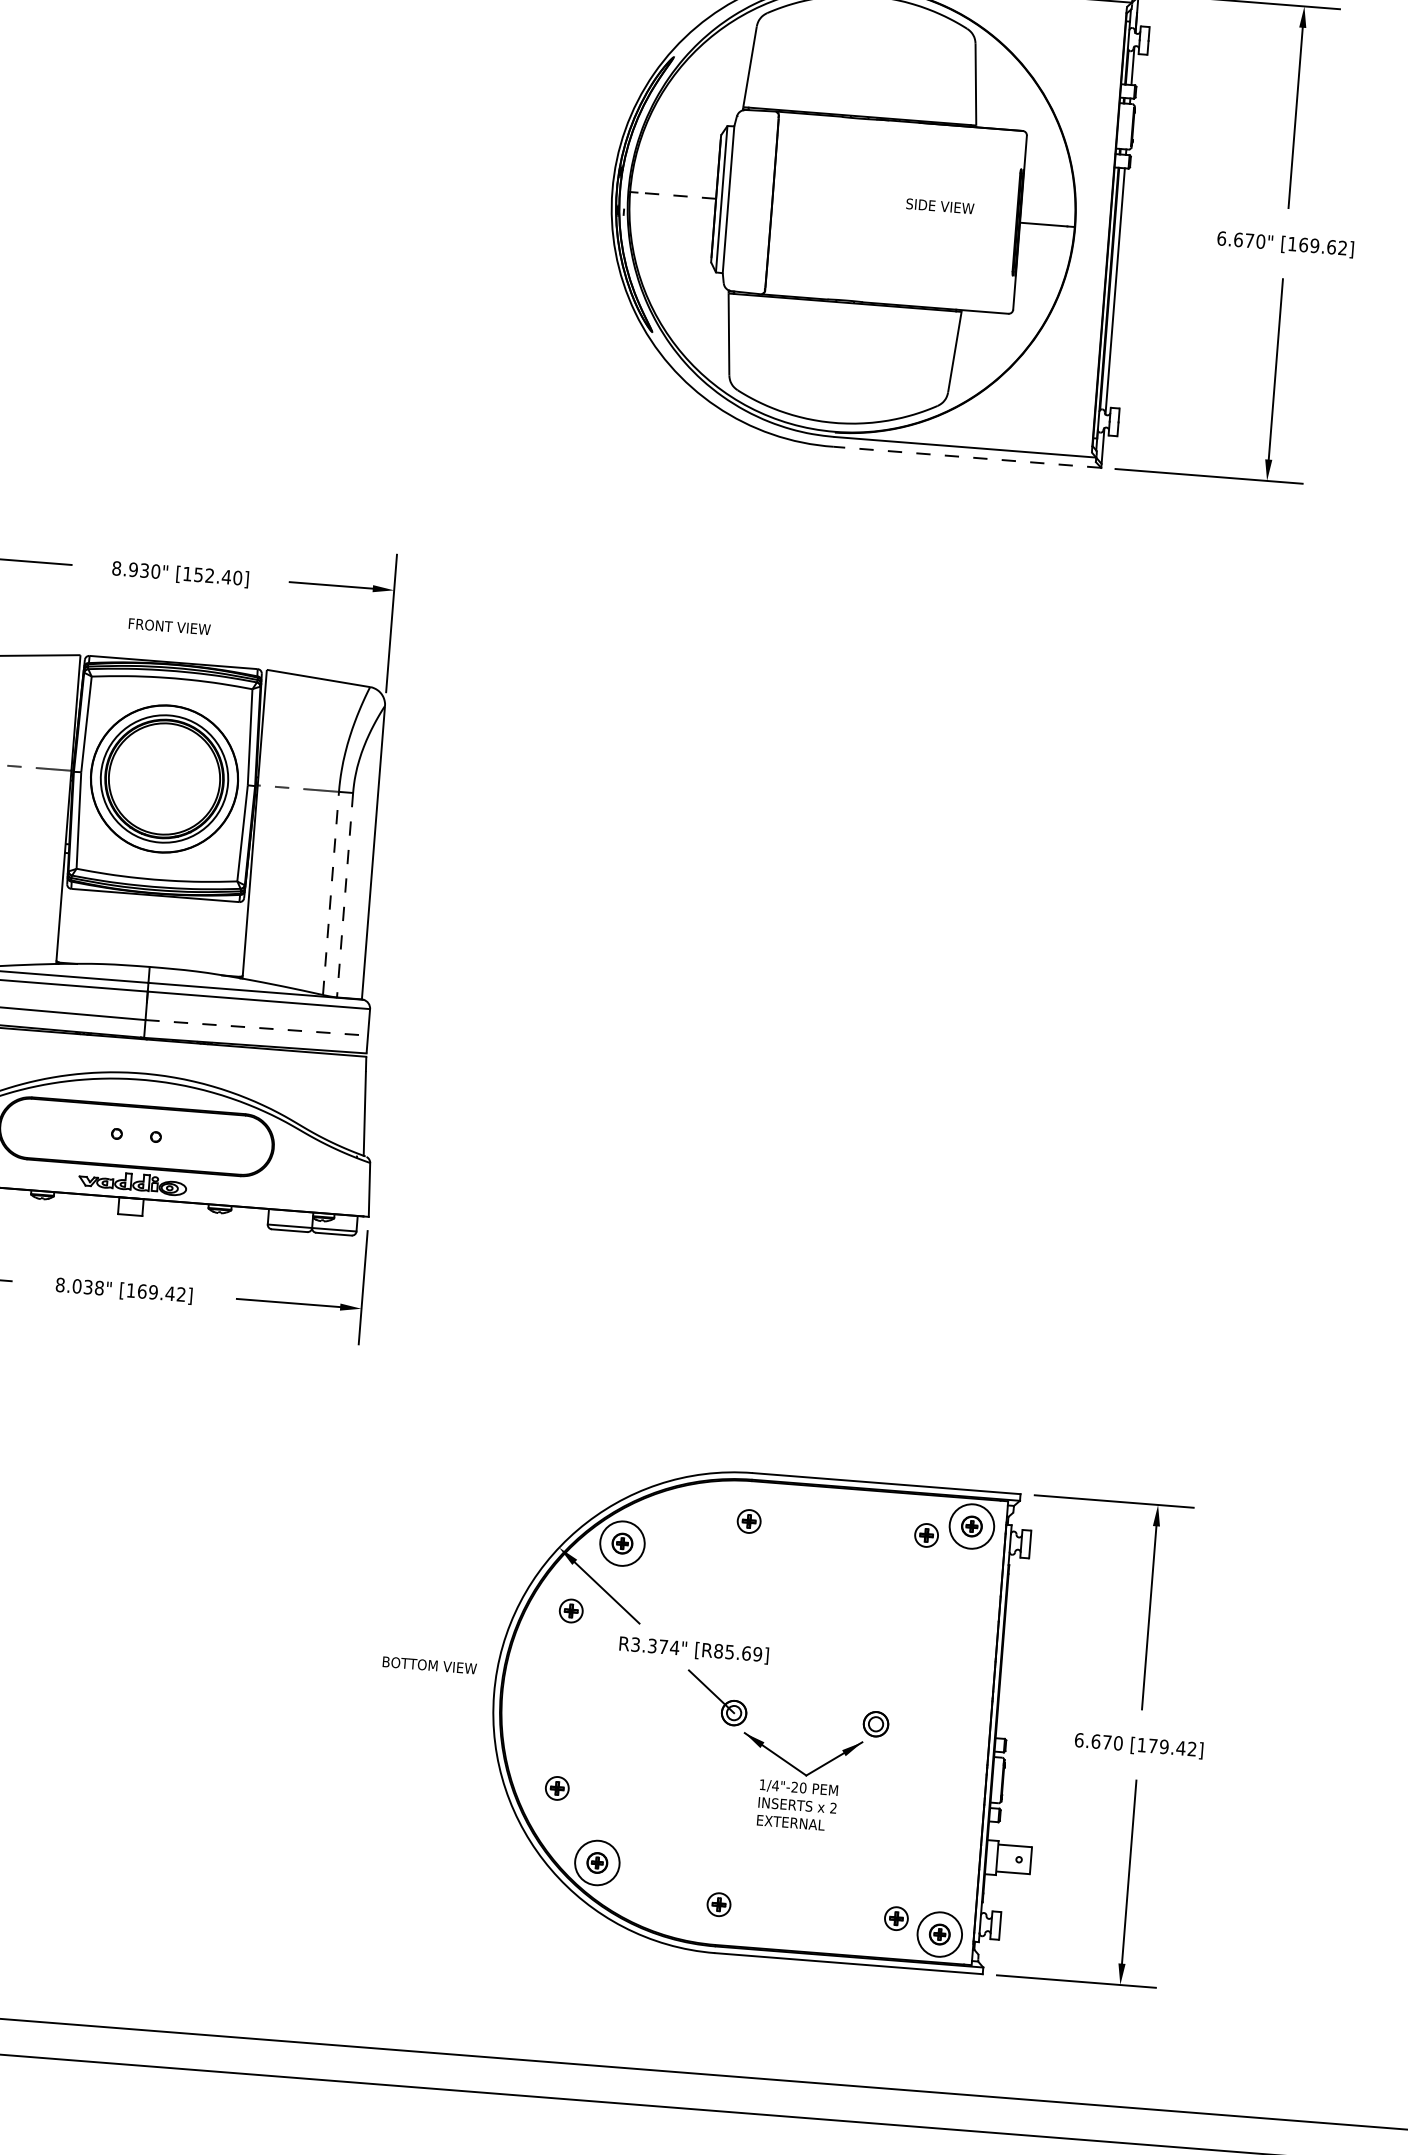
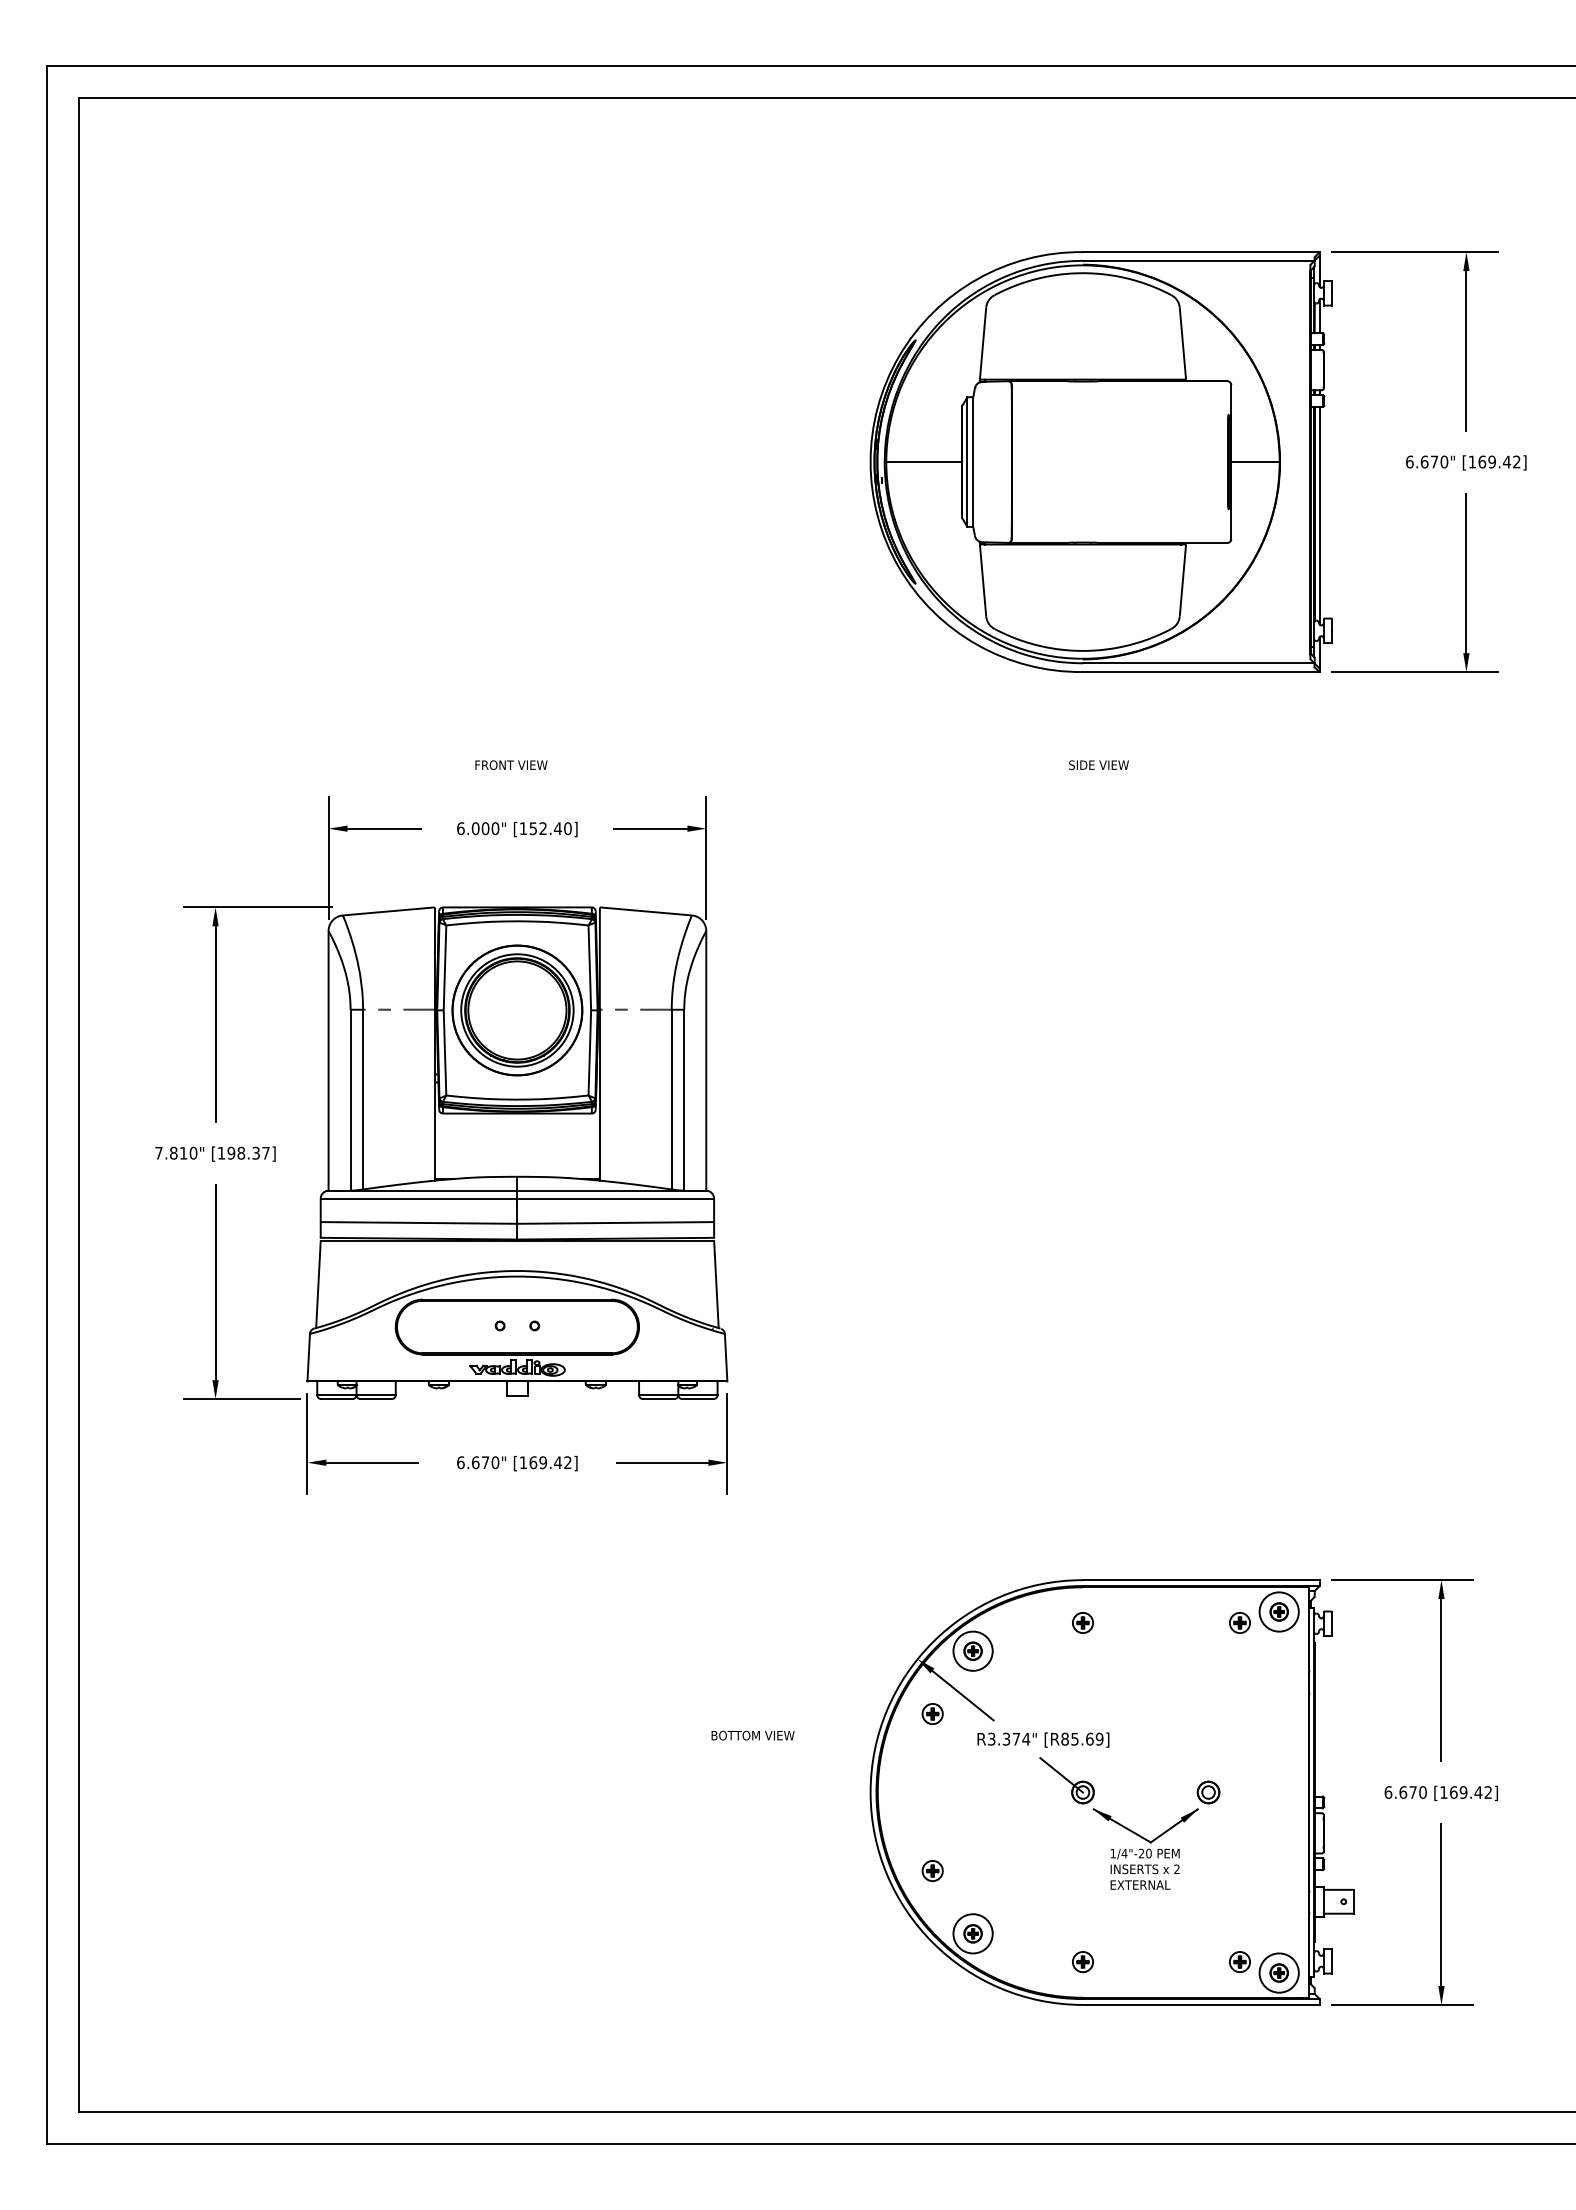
line: (676, 196) -> (927, 462), dashed -> solid
text: (939, 205) -> (1098, 764), moved
text: (1331, 246) -> (1506, 461), [169.62] -> [169.42]
line: (966, 457) -> (1200, 672), dashed -> solid
text: (131, 569) -> (473, 828), 8.930" -> 6.000"
text: (169, 625) -> (511, 764), moved
line: (330, 893) -> (671, 1099), dashed -> solid
line: (345, 895) -> (684, 1100), dashed -> solid
line: (257, 1027) -> (616, 1222), dashed -> solid
text: (80, 1286) -> (478, 1462), 8.038" -> 6.670"
text: (429, 1665) -> (752, 1735), moved
text: (1152, 1746) -> (1453, 1792), [179.42] -> [169.42]

